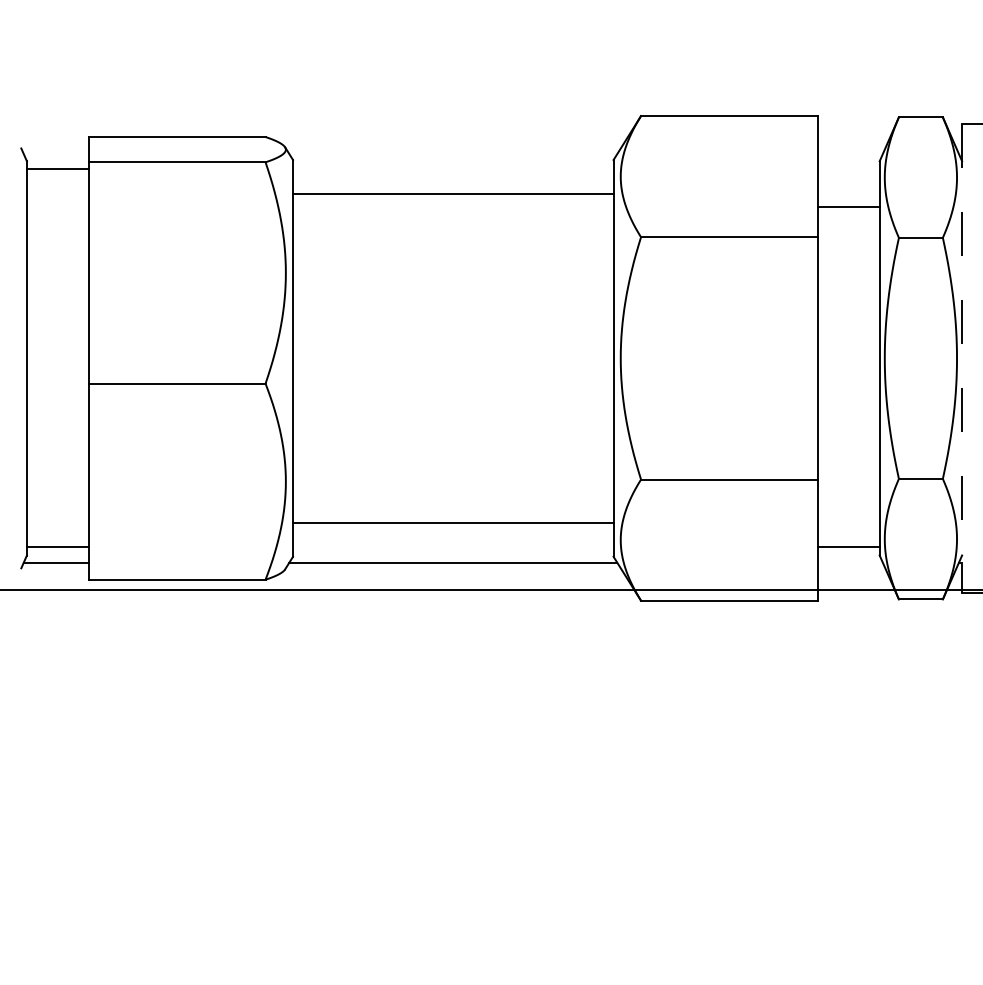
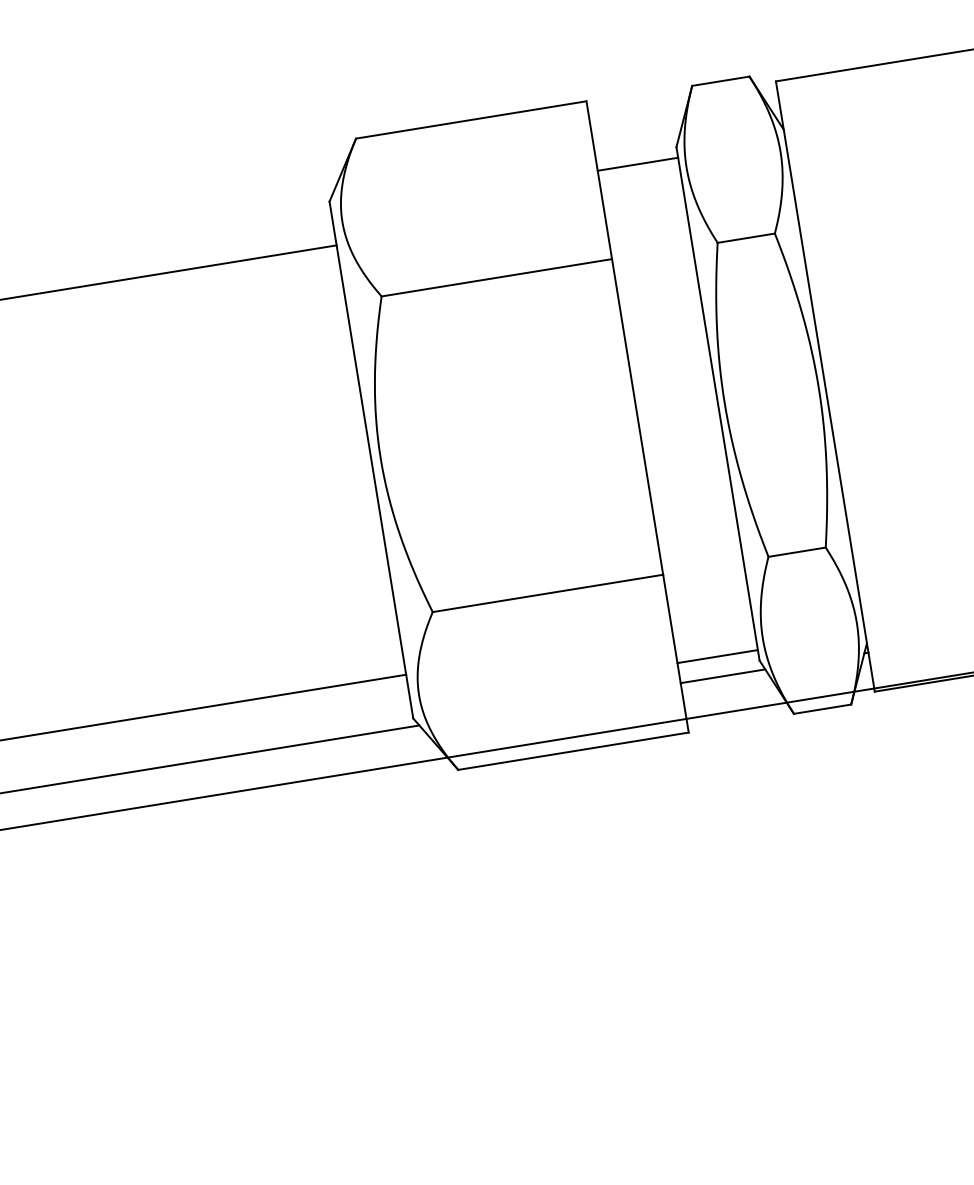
line: (848, 207) -> (637, 164), moved
line: (962, 358) -> (825, 386), dashed -> solid
line: (849, 562) -> (721, 676), added

